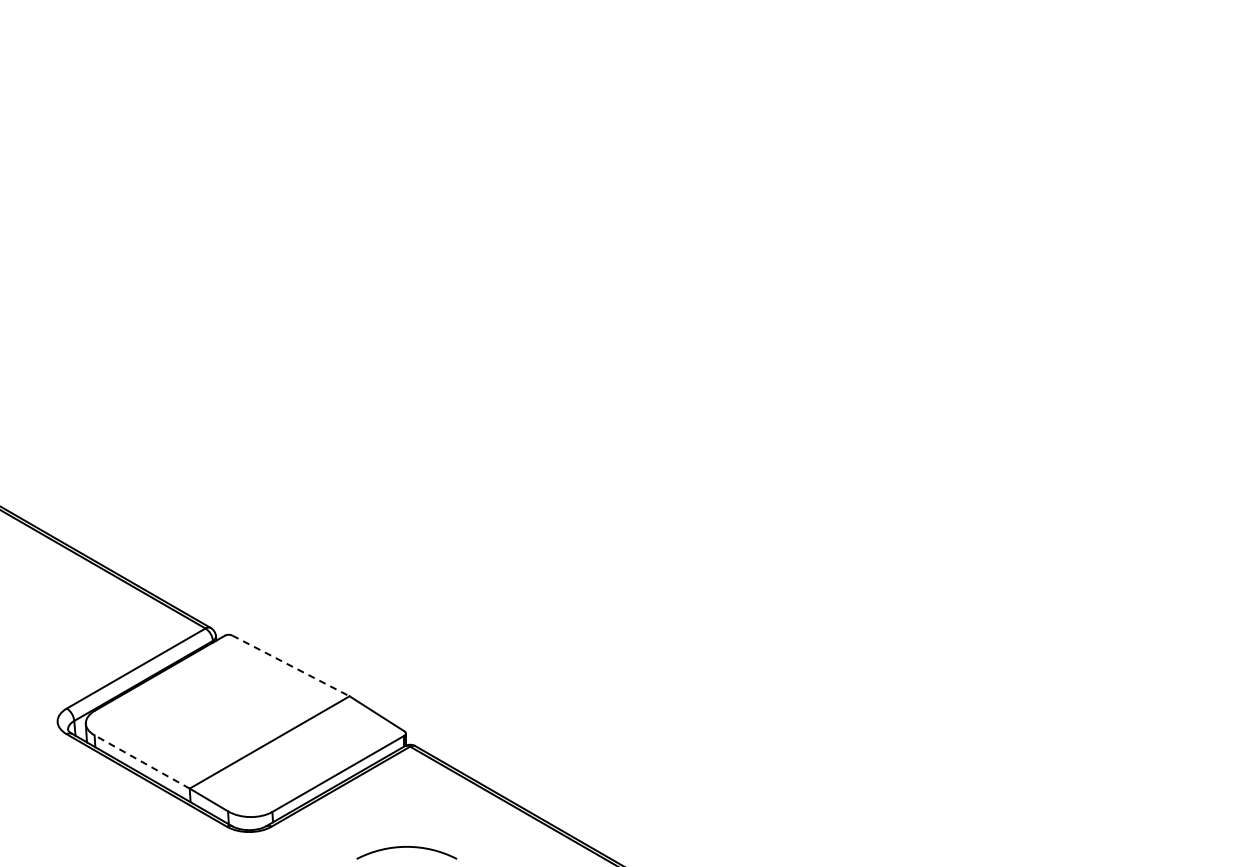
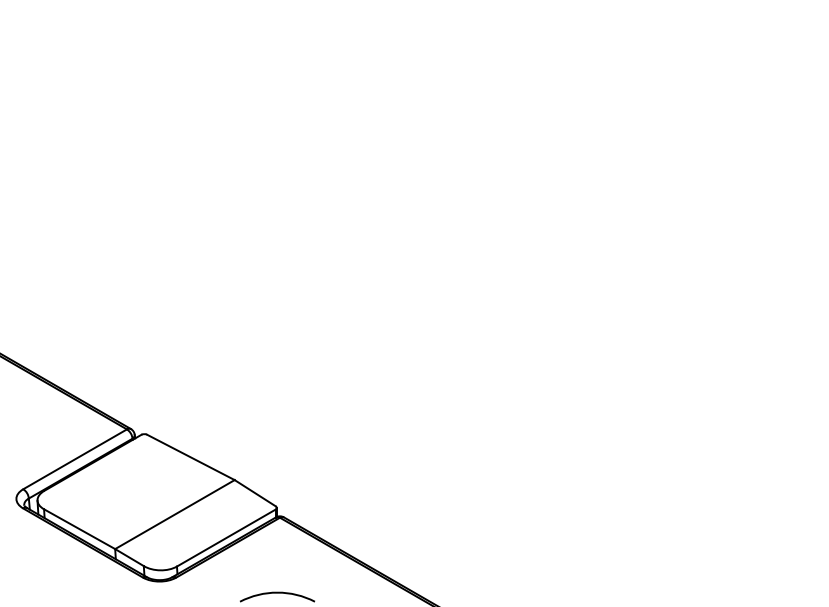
line: (291, 666) -> (191, 457), dashed -> solid
line: (142, 761) -> (79, 528), dashed -> solid

